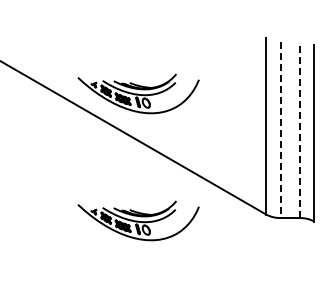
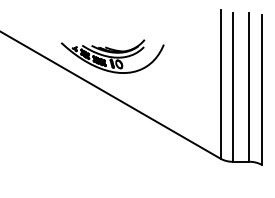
line: (299, 129) -> (249, 86), dashed -> solid
line: (280, 130) -> (232, 87), dashed -> solid
part: (138, 220) -> (112, 163), removed

